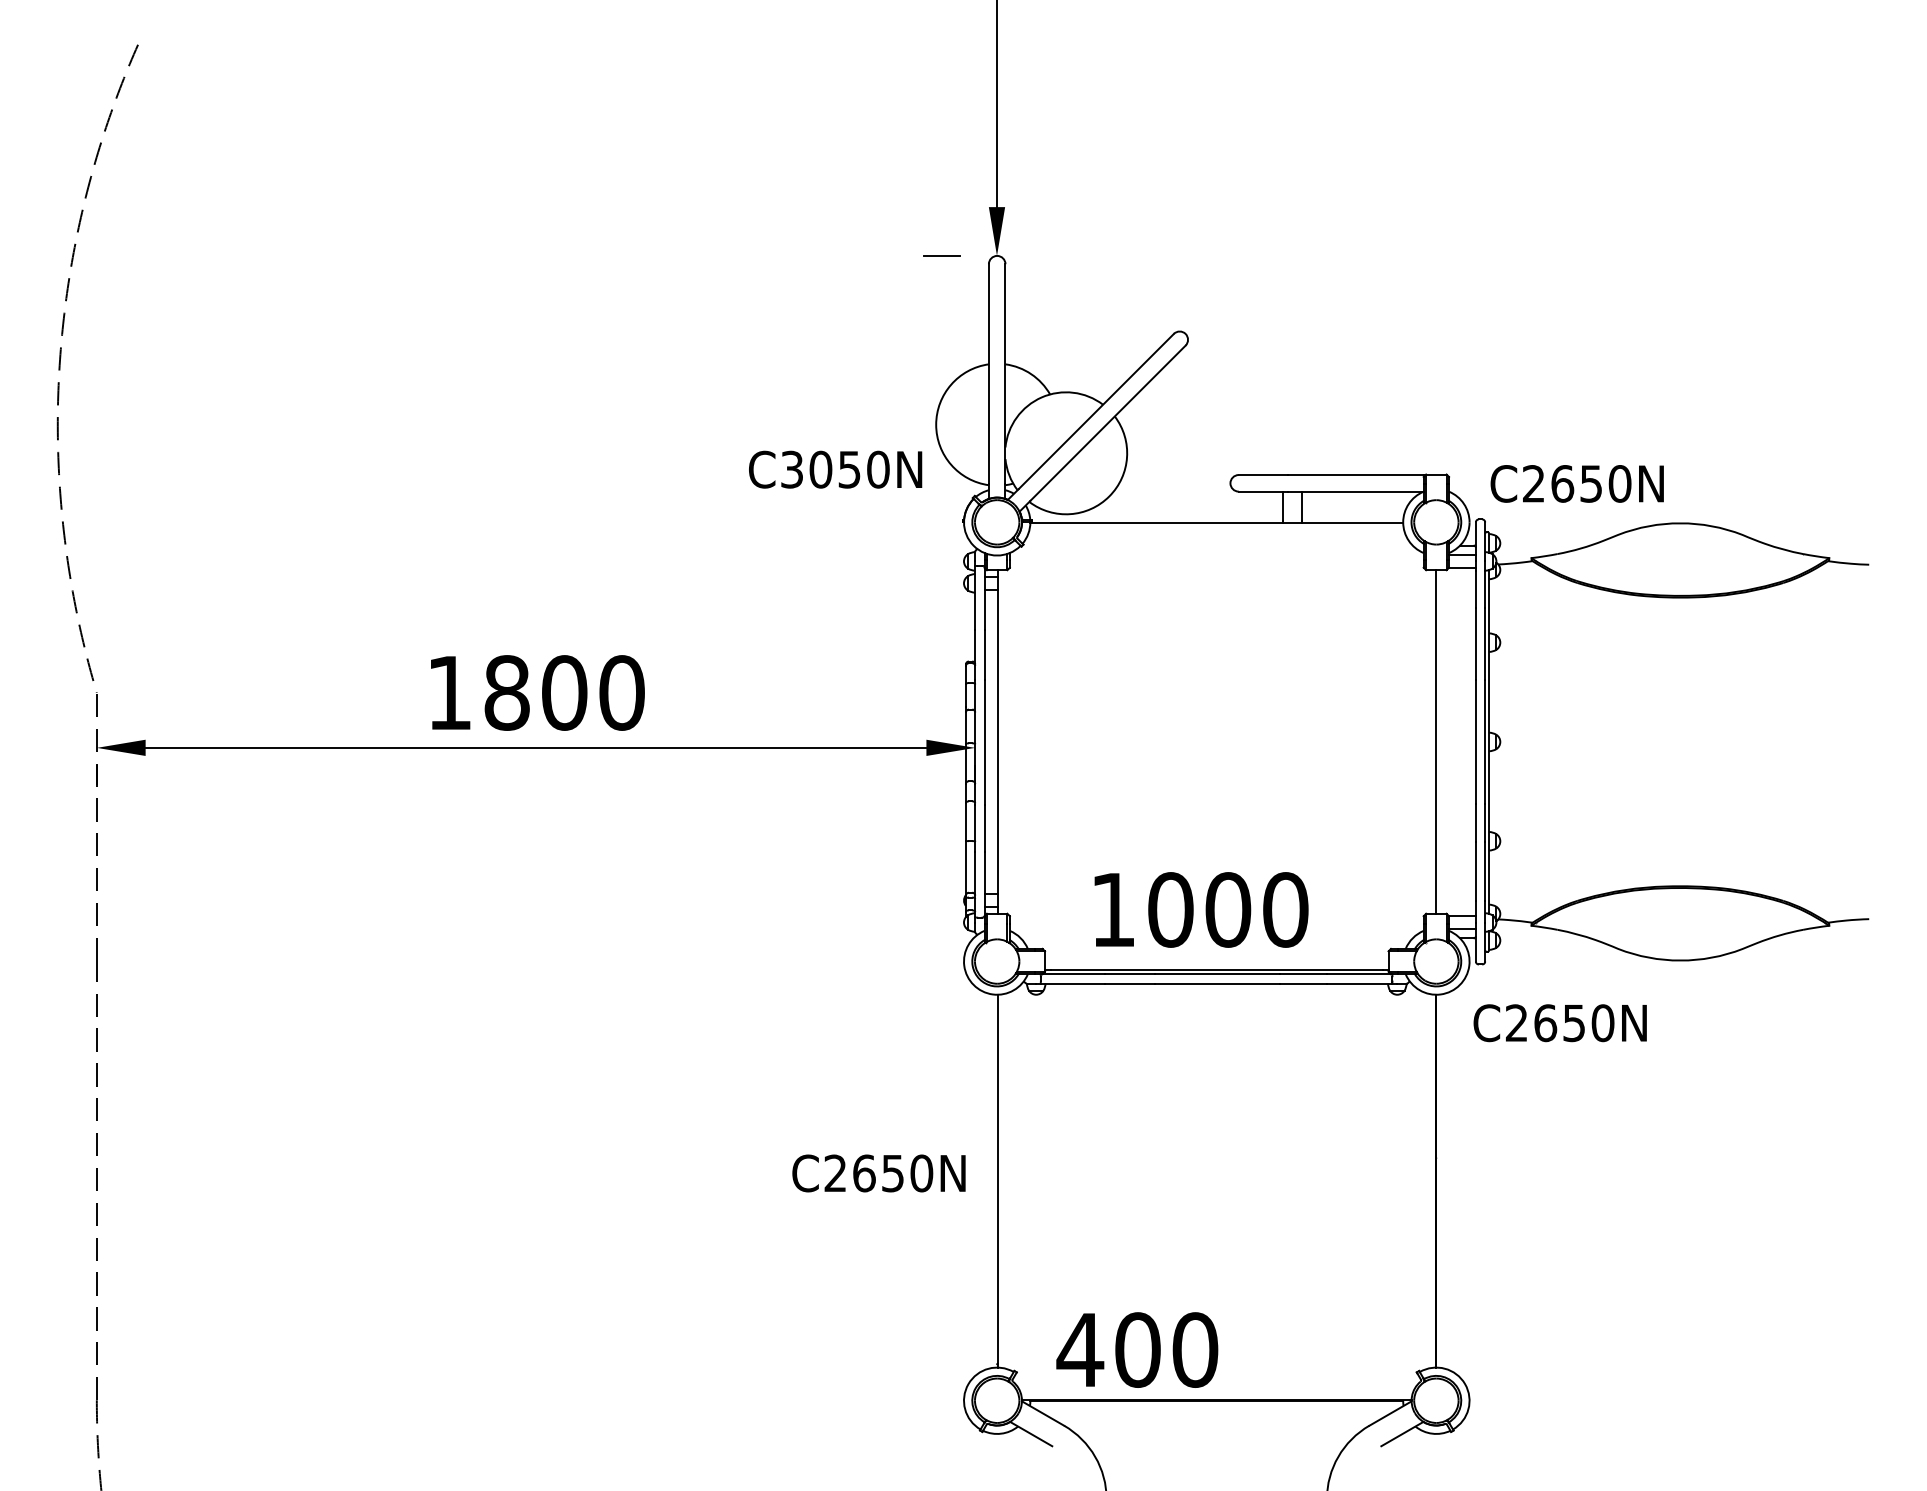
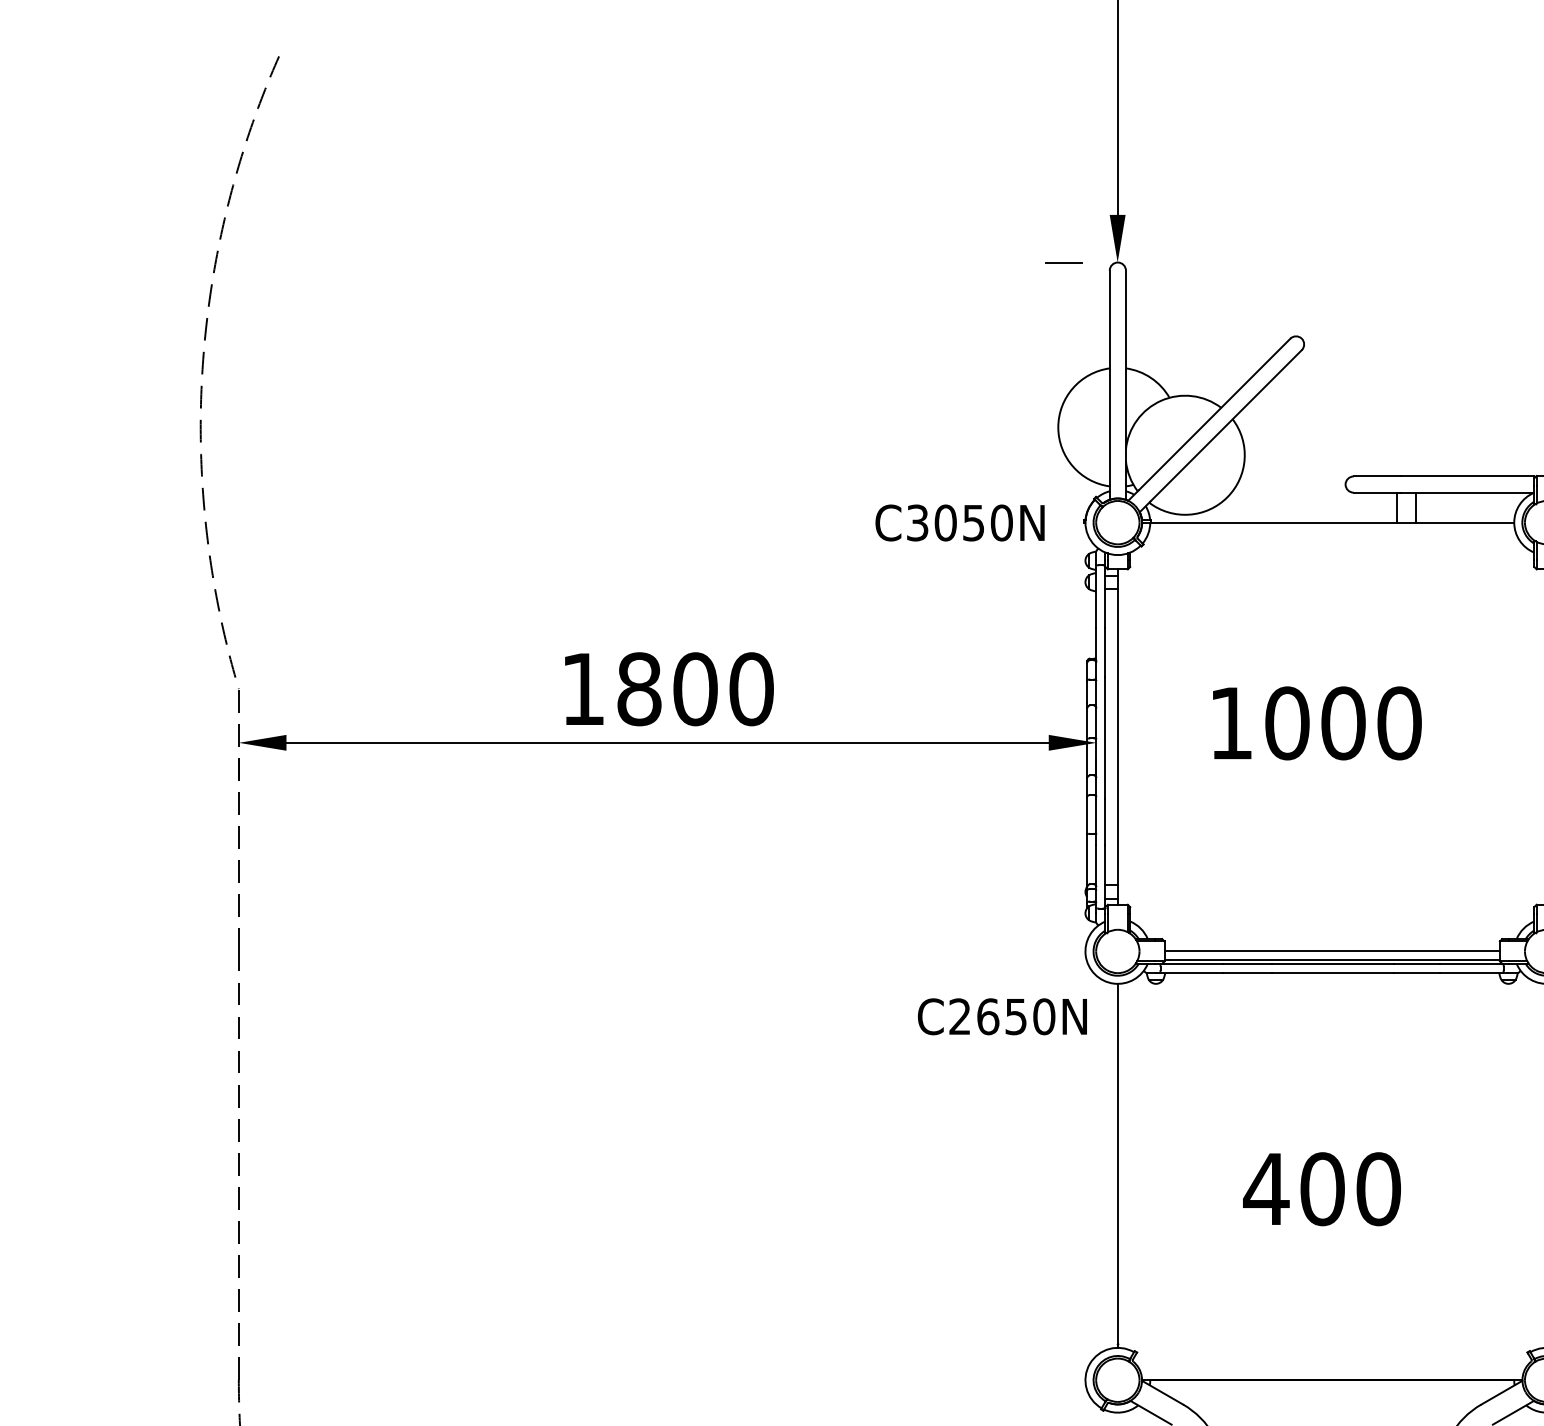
text: (835, 469) -> (959, 522), moved
text: (1201, 909) -> (1317, 722), moved
line: (1216, 961) -> (1331, 951), added
text: (878, 1173) -> (1001, 1016), moved
text: (1137, 1349) -> (1322, 1188), moved

